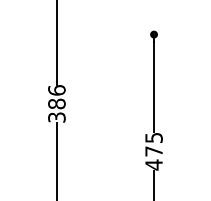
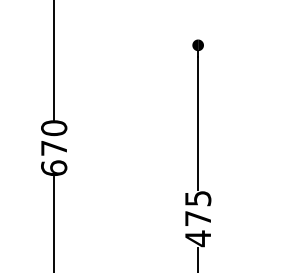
text: (56, 103) -> (53, 147), 386 -> 670

